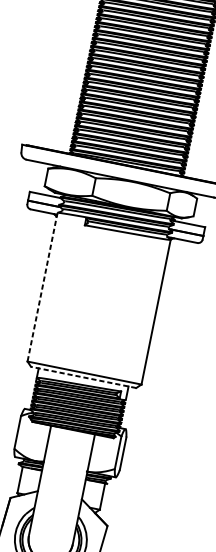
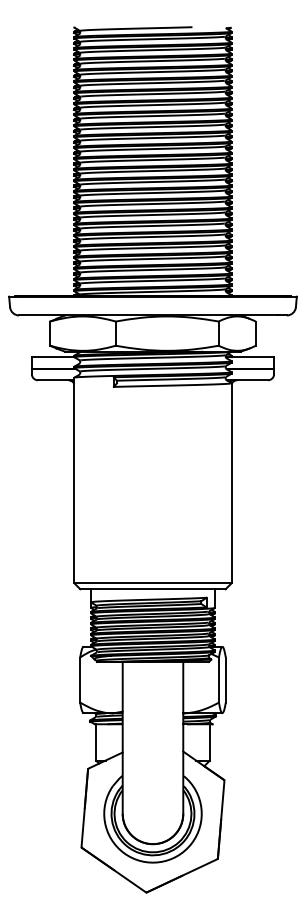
line: (42, 287) -> (74, 480), dashed -> solid
line: (83, 377) -> (152, 589), dashed -> solid

